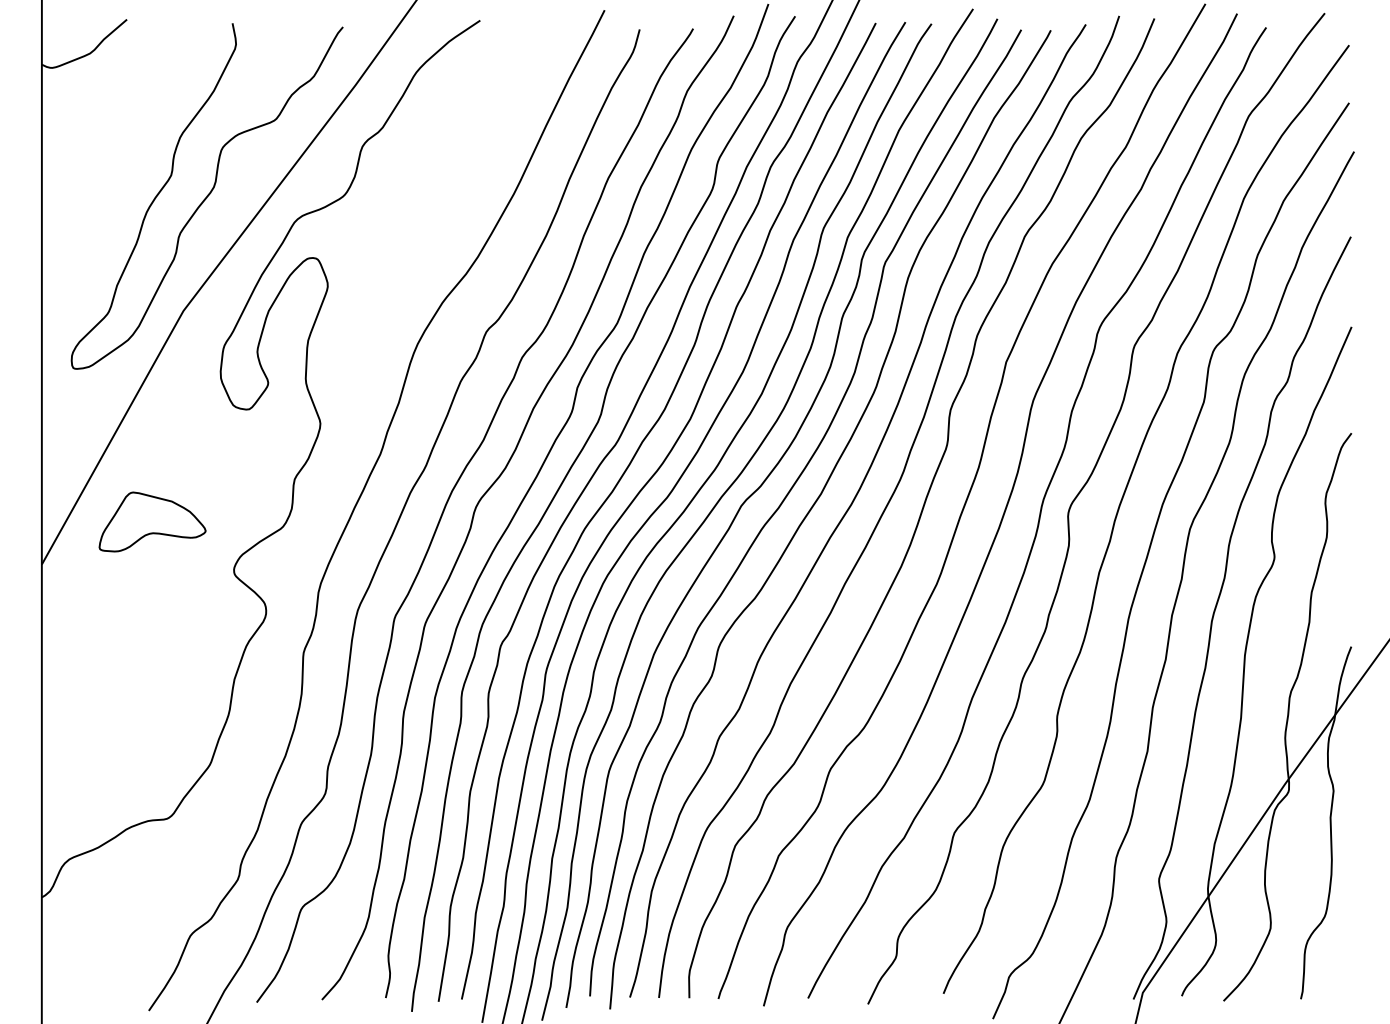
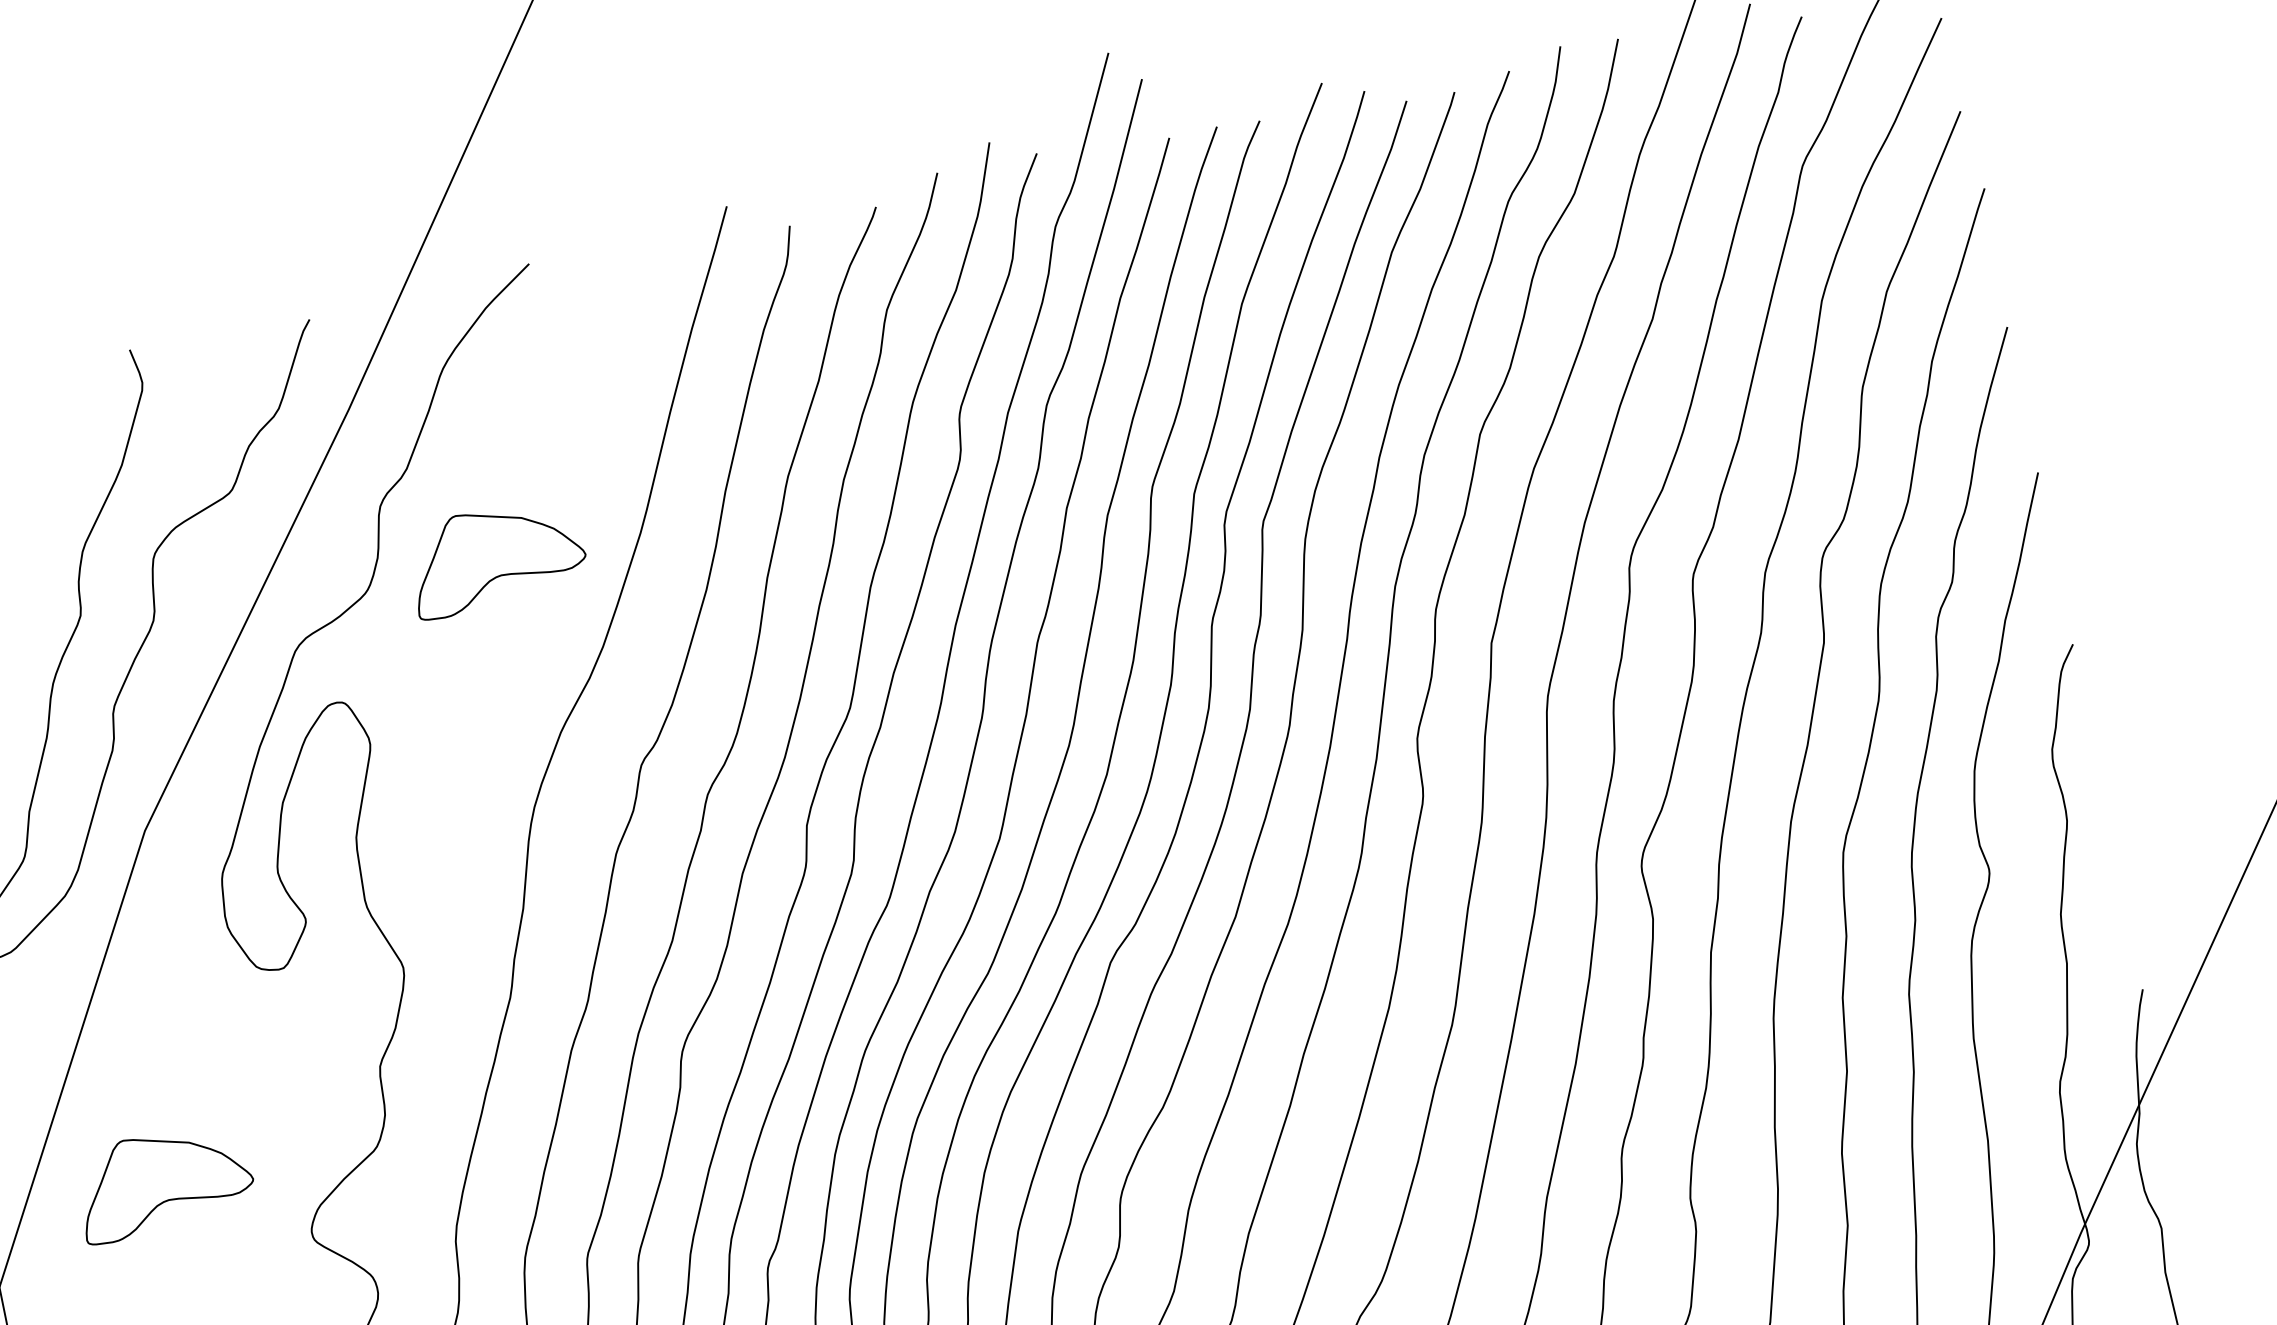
part: (425, 190) -> (496, 556), added

